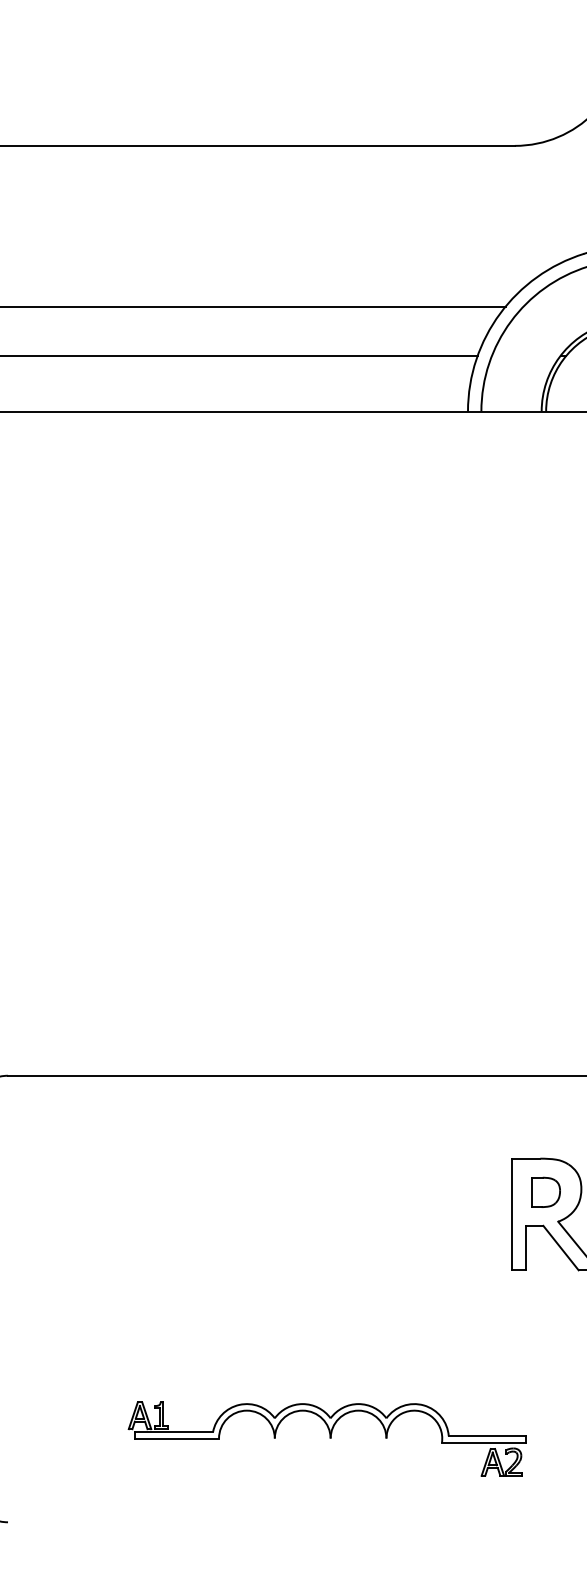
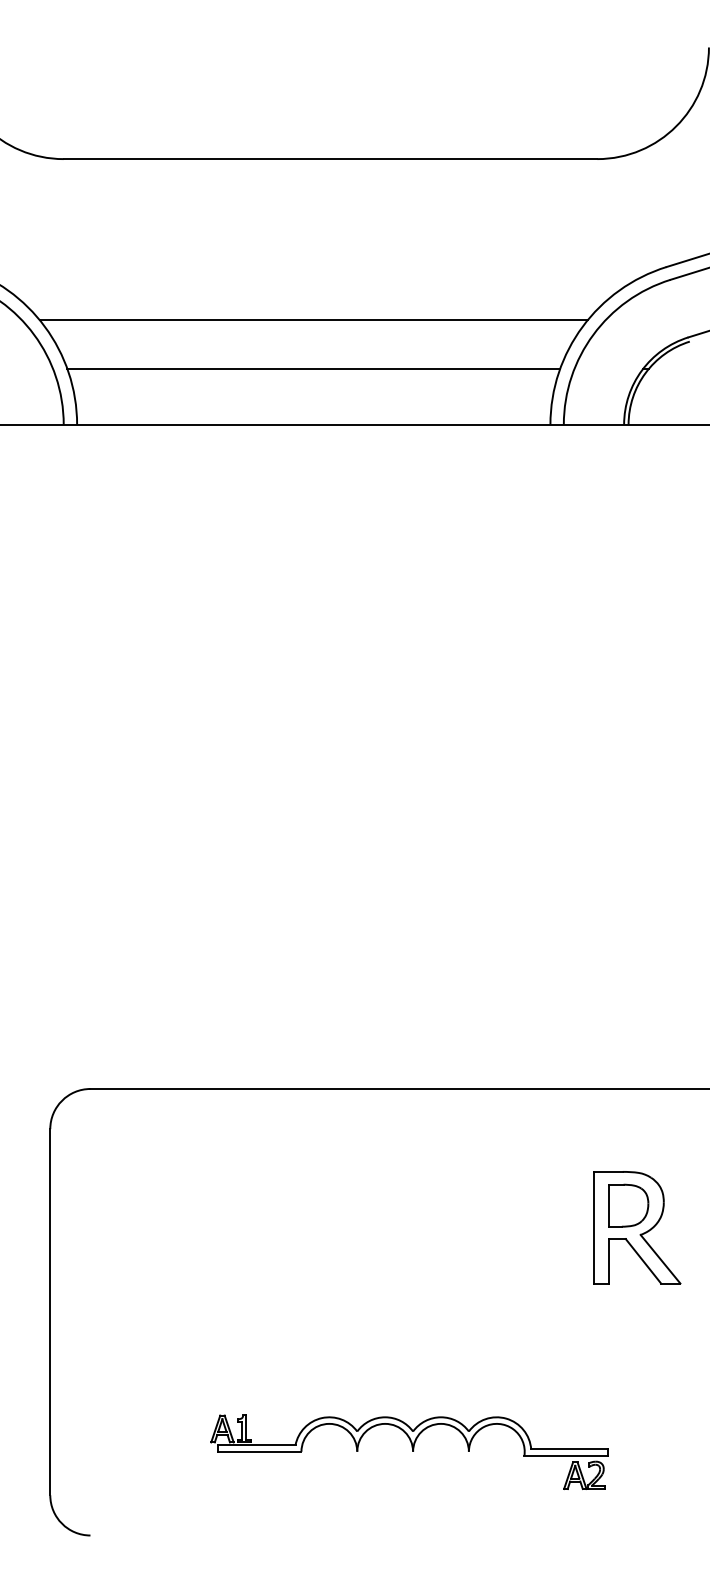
part: (546, 1192) -> (628, 1205), size x1.43

